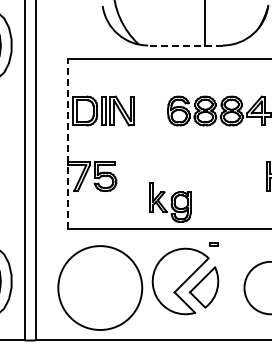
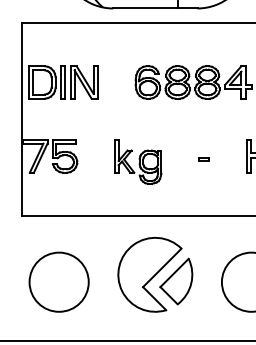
line: (185, 45) -> (155, 8), dashed -> solid
line: (67, 143) -> (22, 119), dashed -> solid
part: (170, 202) -> (138, 161), moved
part: (213, 244) -> (203, 159), moved
circle: (100, 287) -> (59, 281), size x0.62

